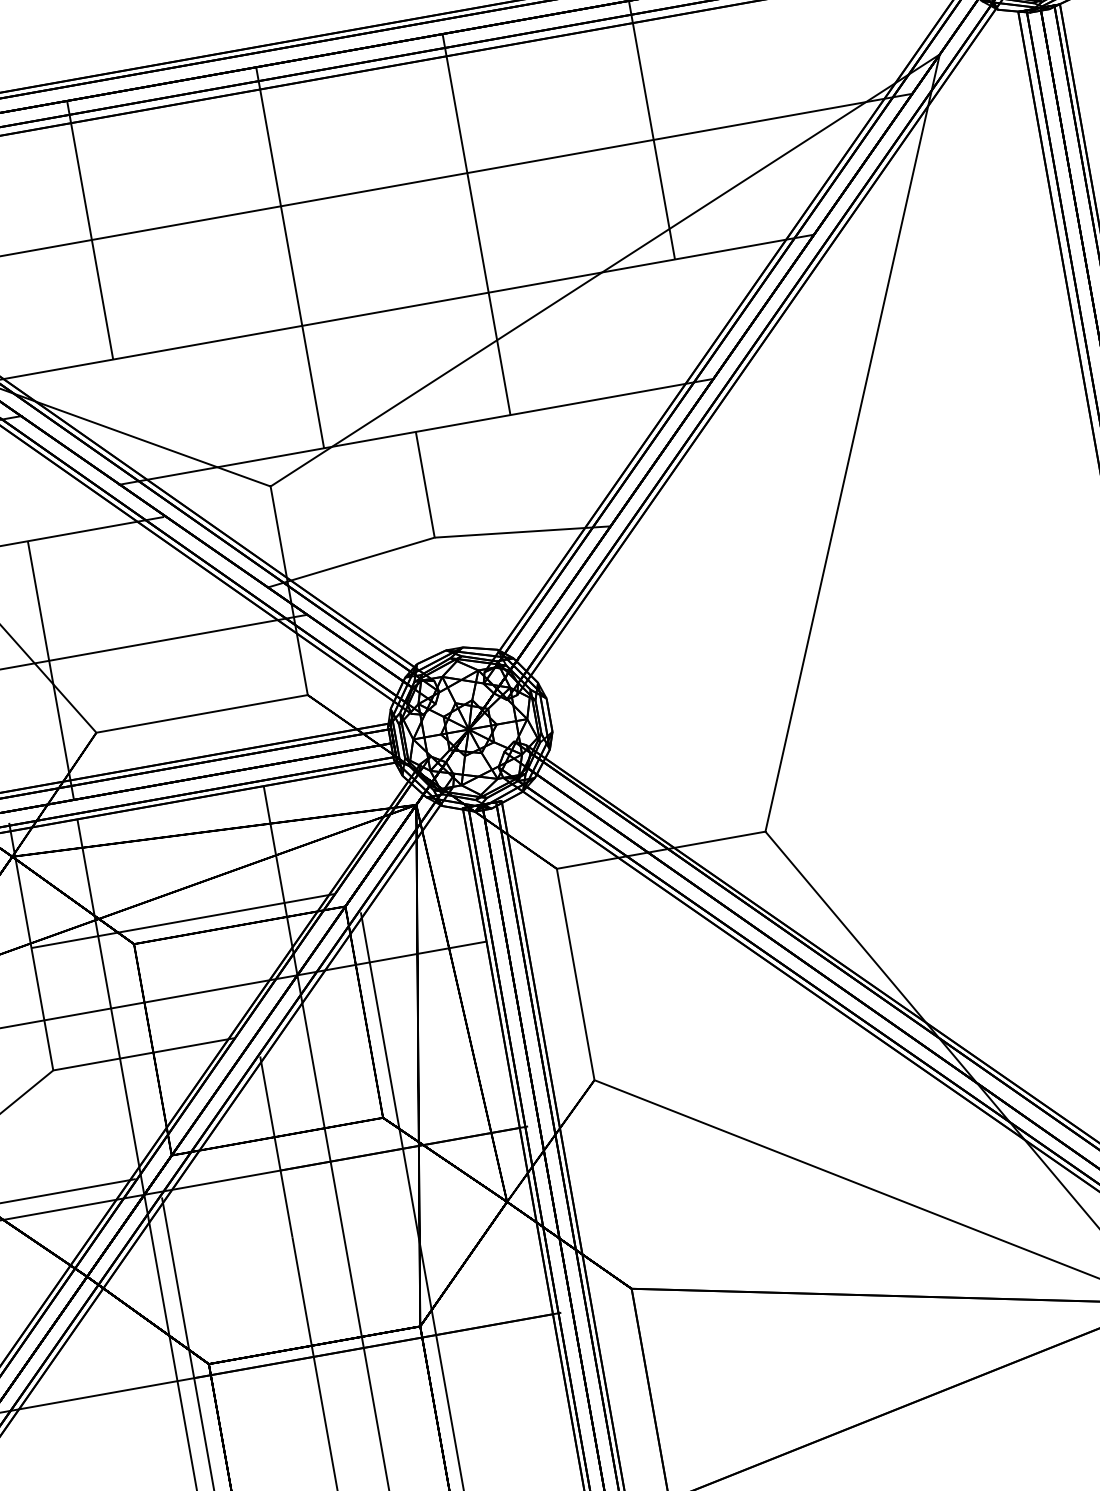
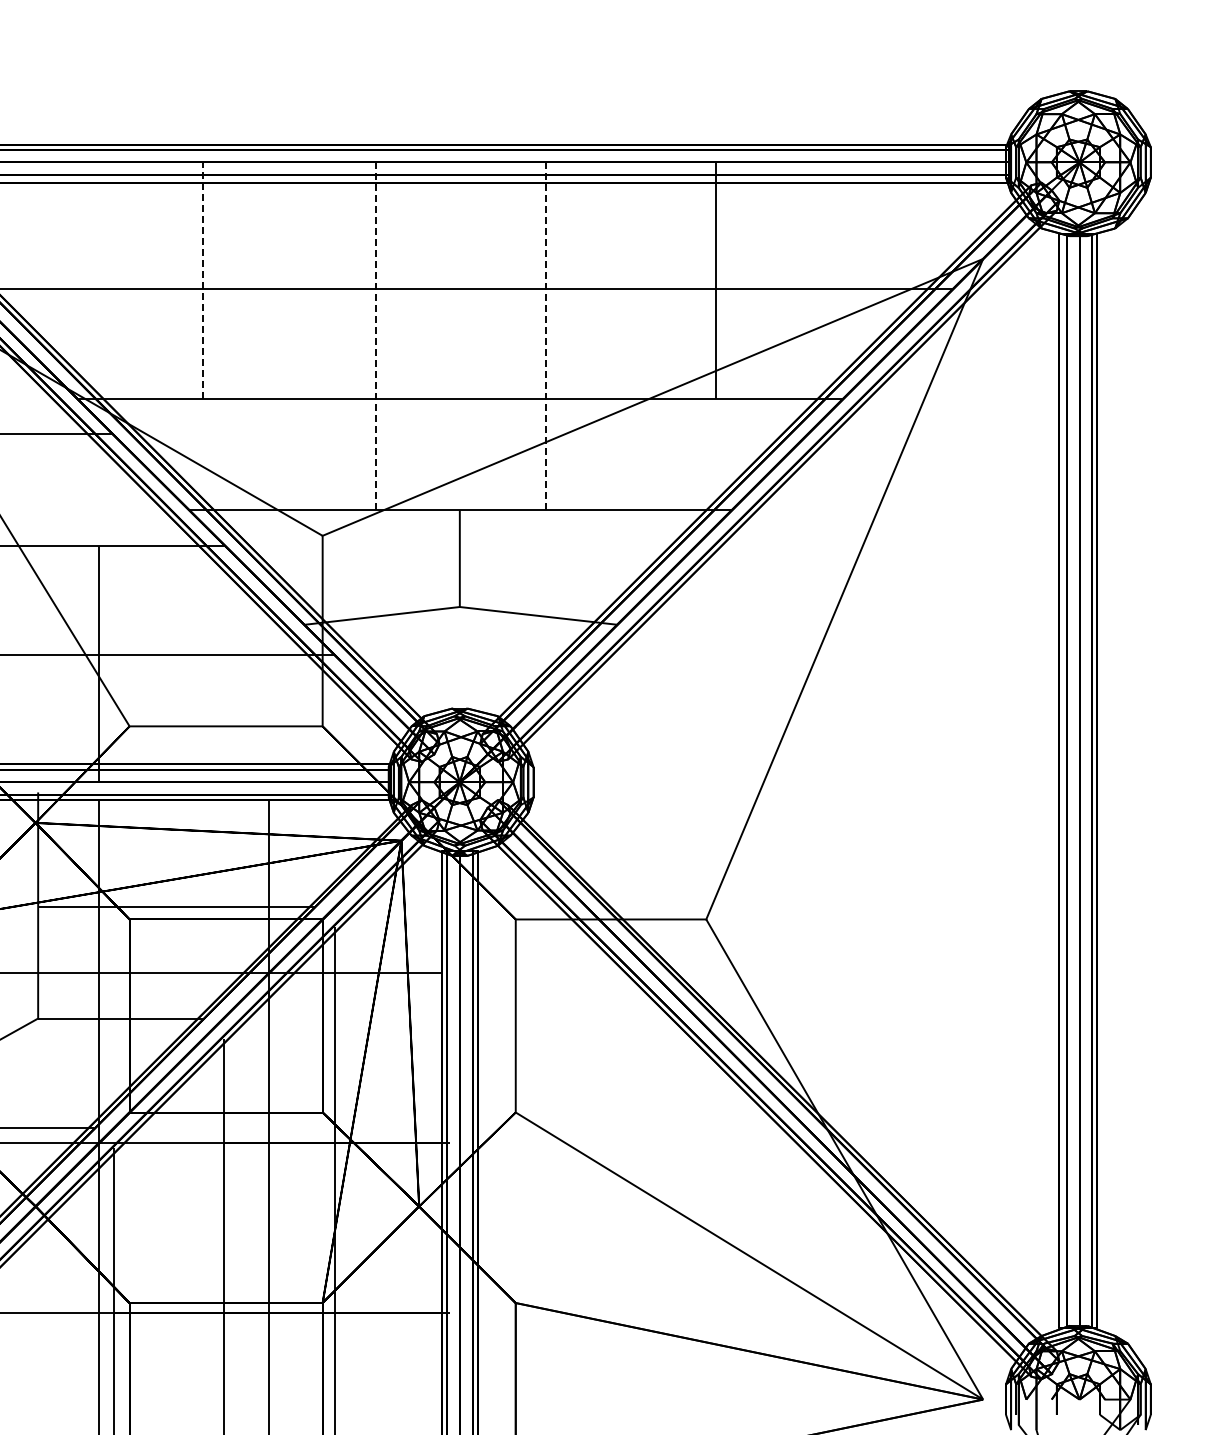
line: (476, 224) -> (546, 336), solid -> dashed
line: (90, 230) -> (203, 280), solid -> dashed
line: (290, 257) -> (376, 336), solid -> dashed

